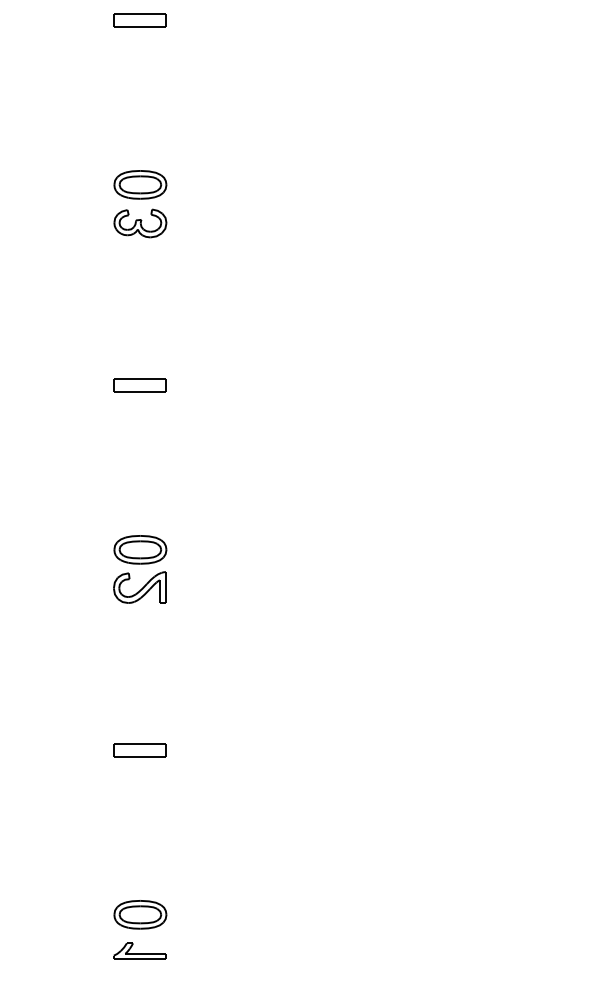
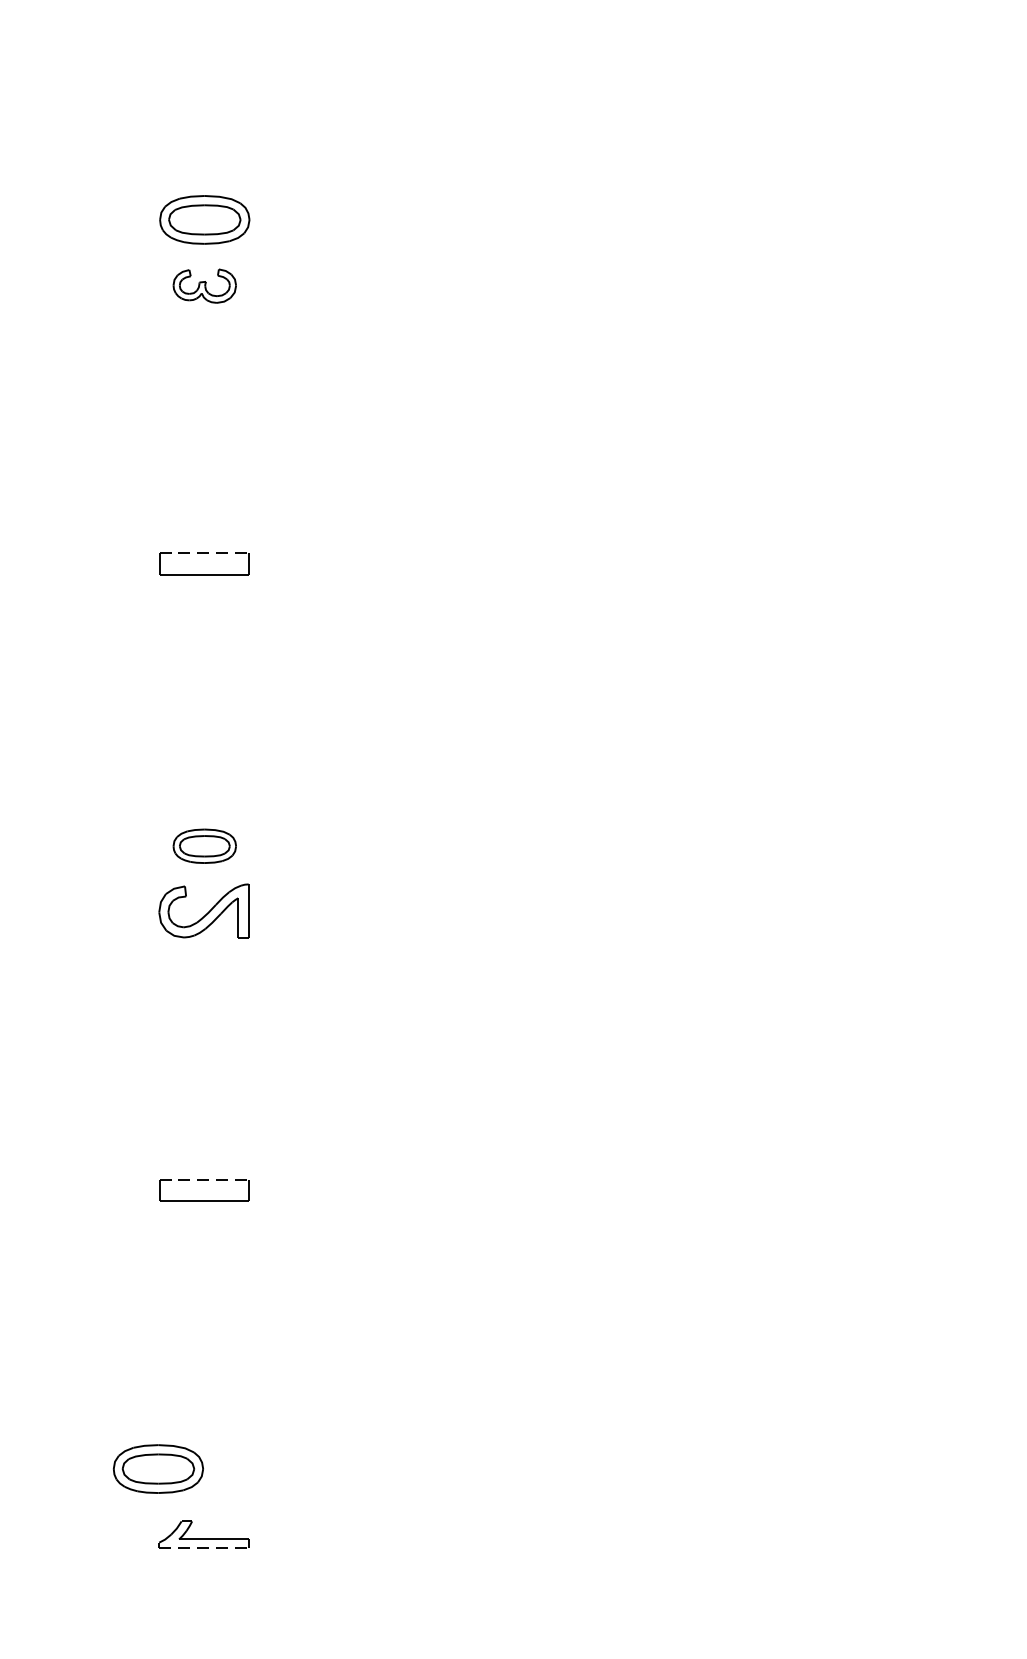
part: (140, 223) -> (204, 286), size x0.7
line: (140, 379) -> (204, 553), solid -> dashed
part: (140, 549) -> (204, 845), size x0.7
line: (140, 744) -> (204, 1180), solid -> dashed
part: (140, 914) -> (158, 1468), moved
line: (140, 959) -> (204, 1549), solid -> dashed

